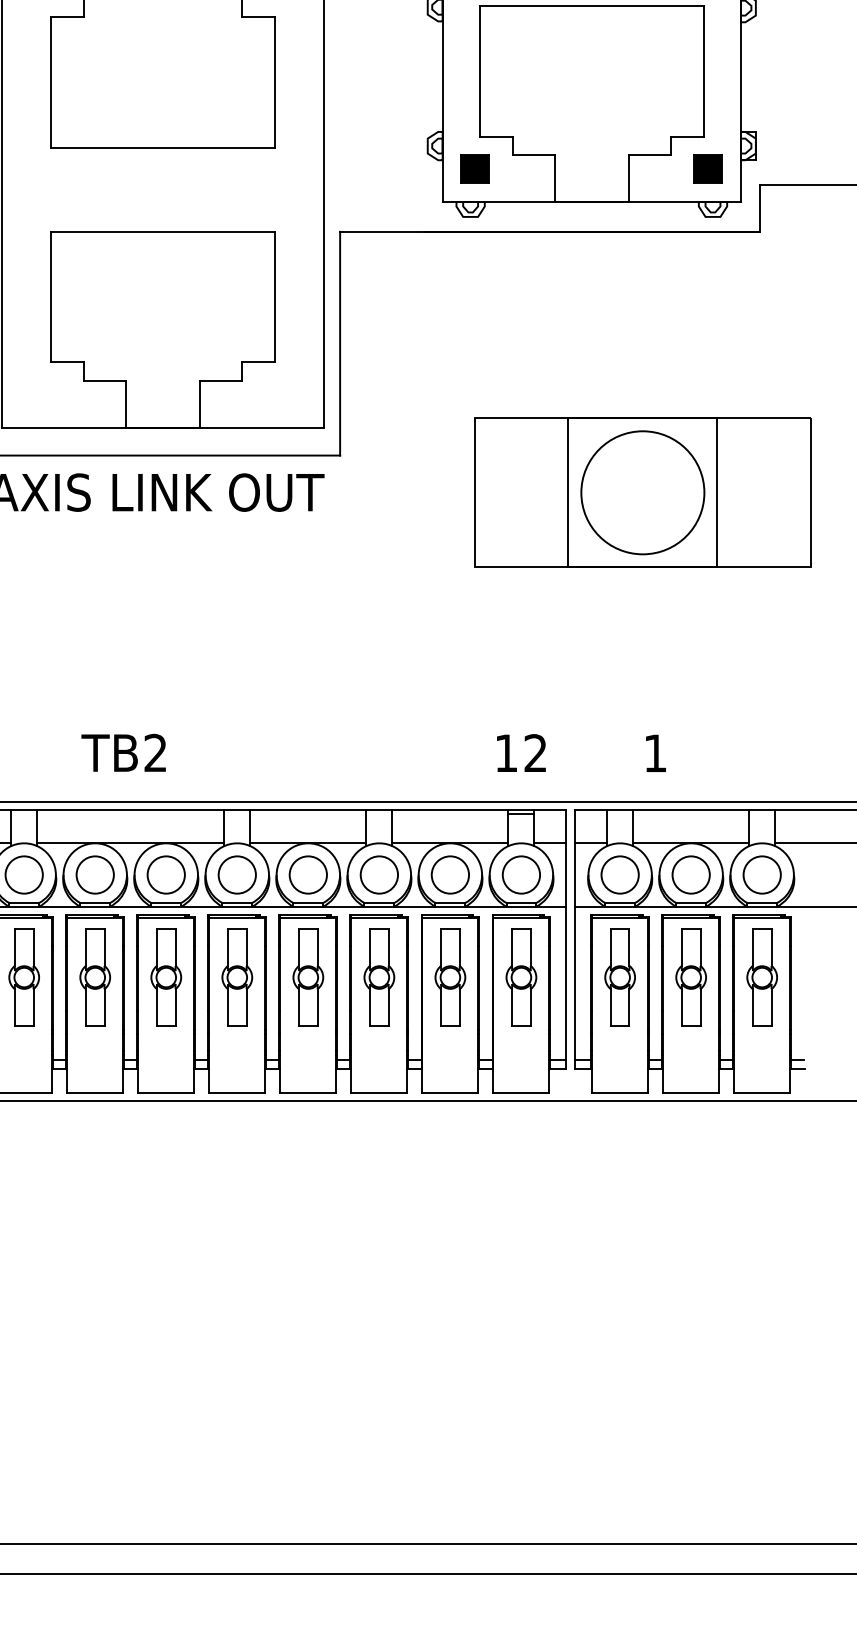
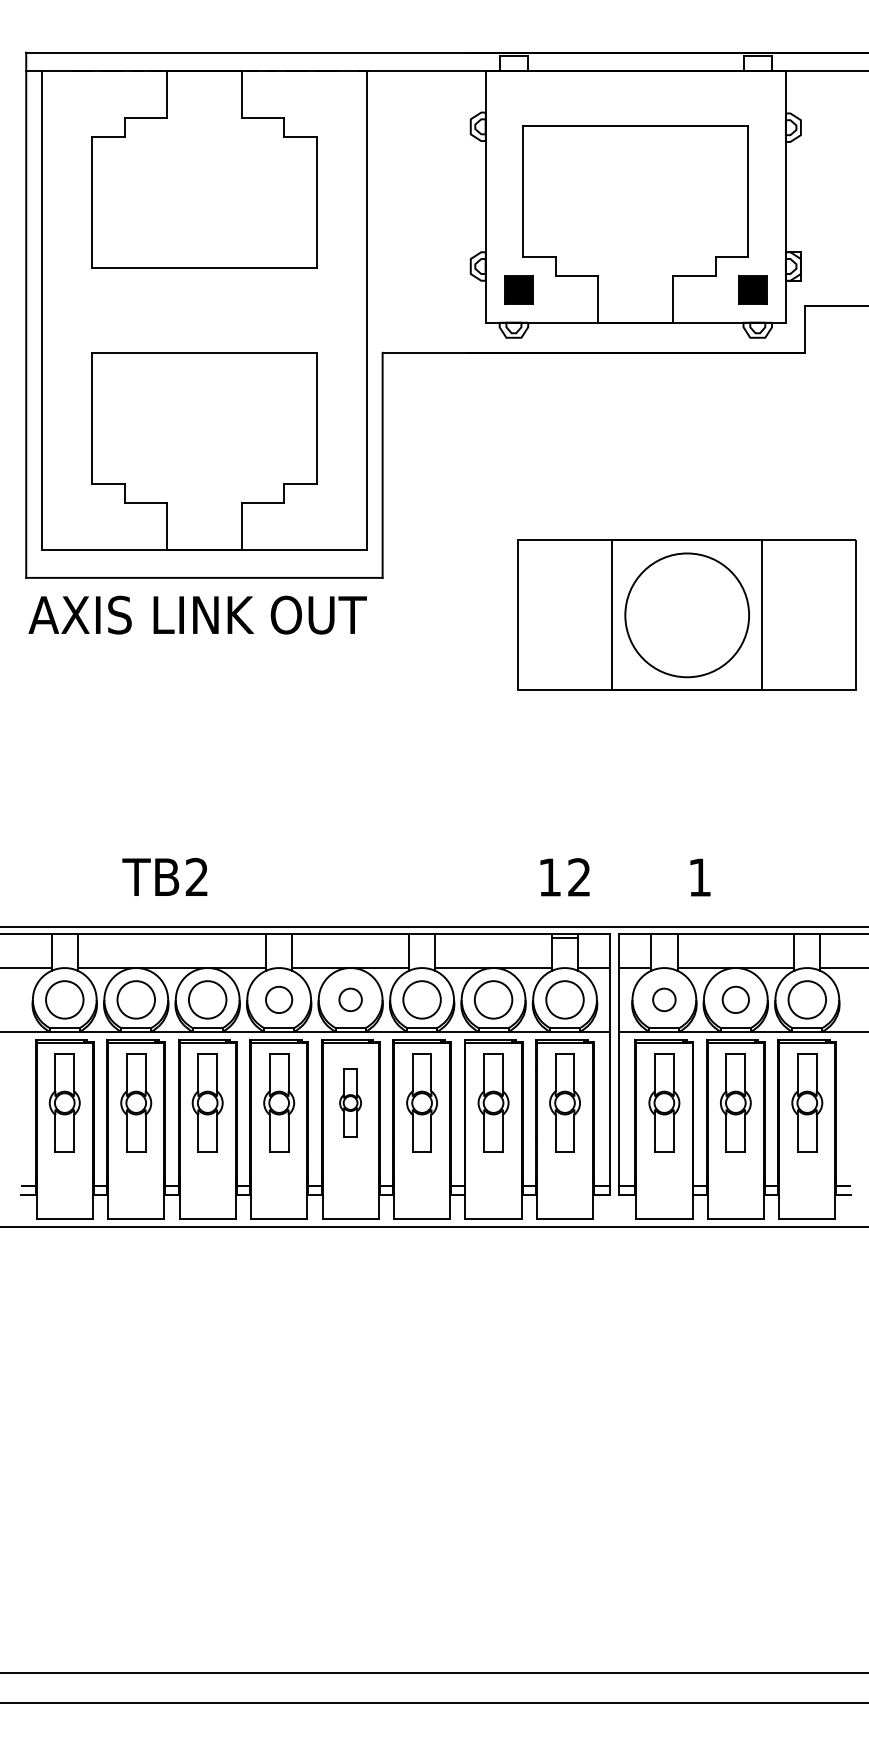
circle: (236, 874) -> (278, 999), size x0.7
circle: (308, 874) -> (350, 999), size x0.6
circle: (620, 874) -> (664, 999), size x0.6
circle: (690, 874) -> (735, 999), size x0.7
part: (308, 976) -> (350, 1102), size x0.7

